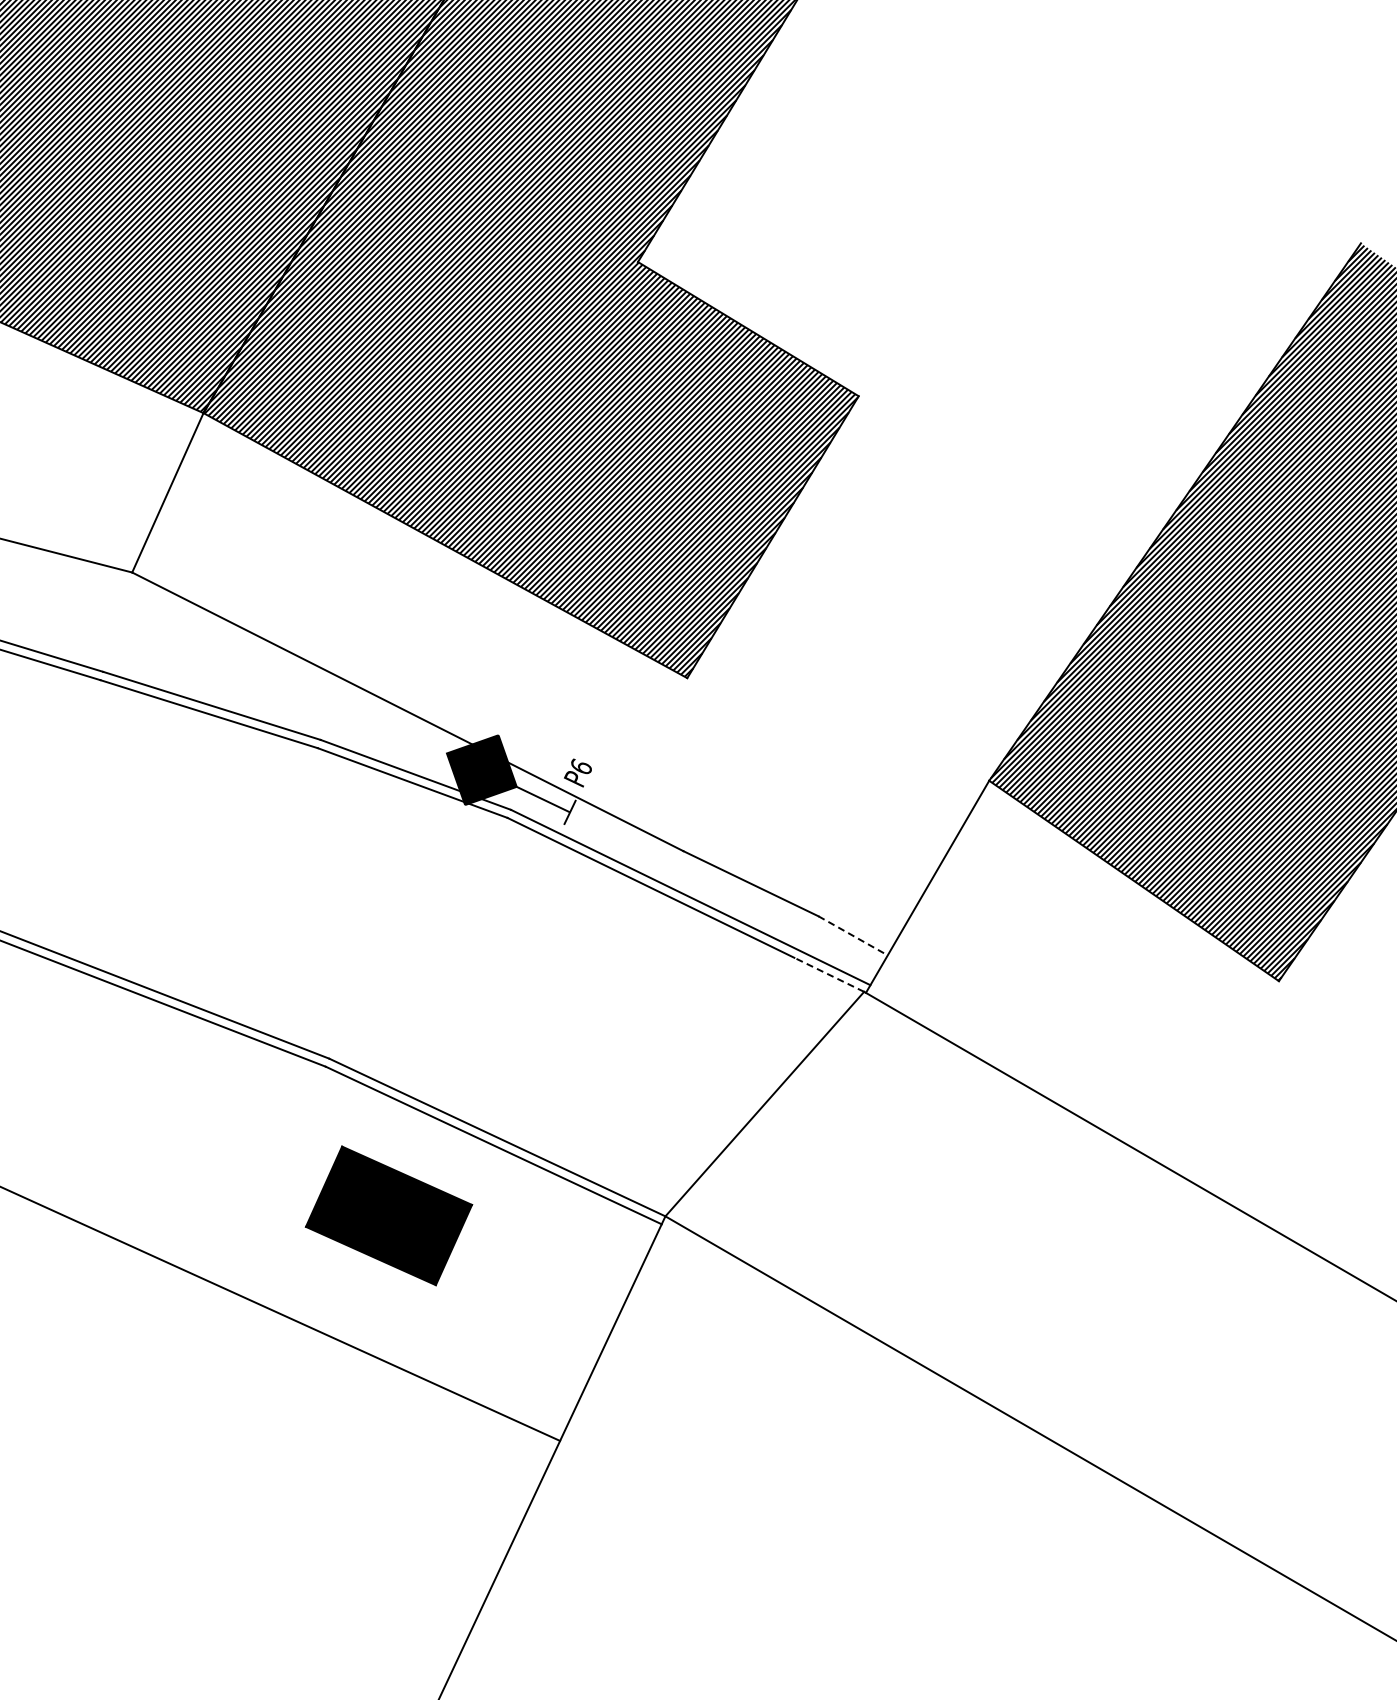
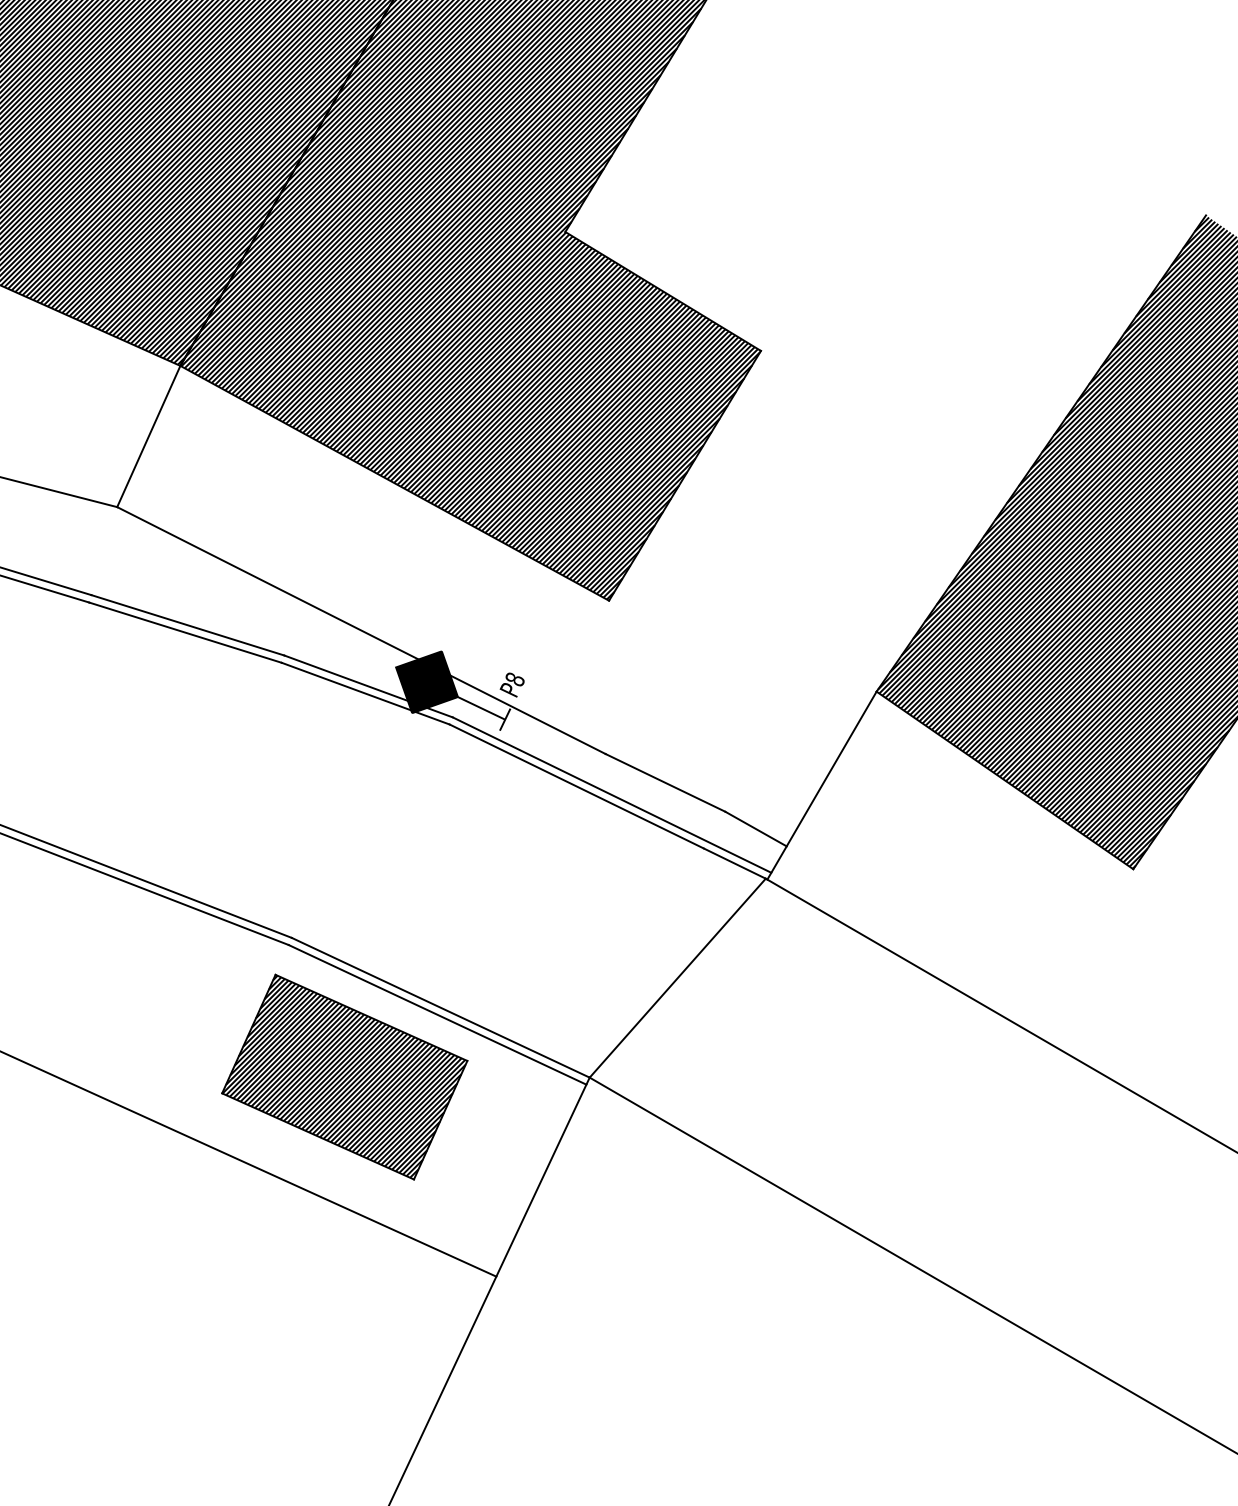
text: (580, 766) -> (514, 679), P6 -> P8
line: (853, 935) -> (756, 828), dashed -> solid
line: (829, 974) -> (735, 863), dashed -> solid
part: (388, 1215) -> (344, 1076), size x1.67

